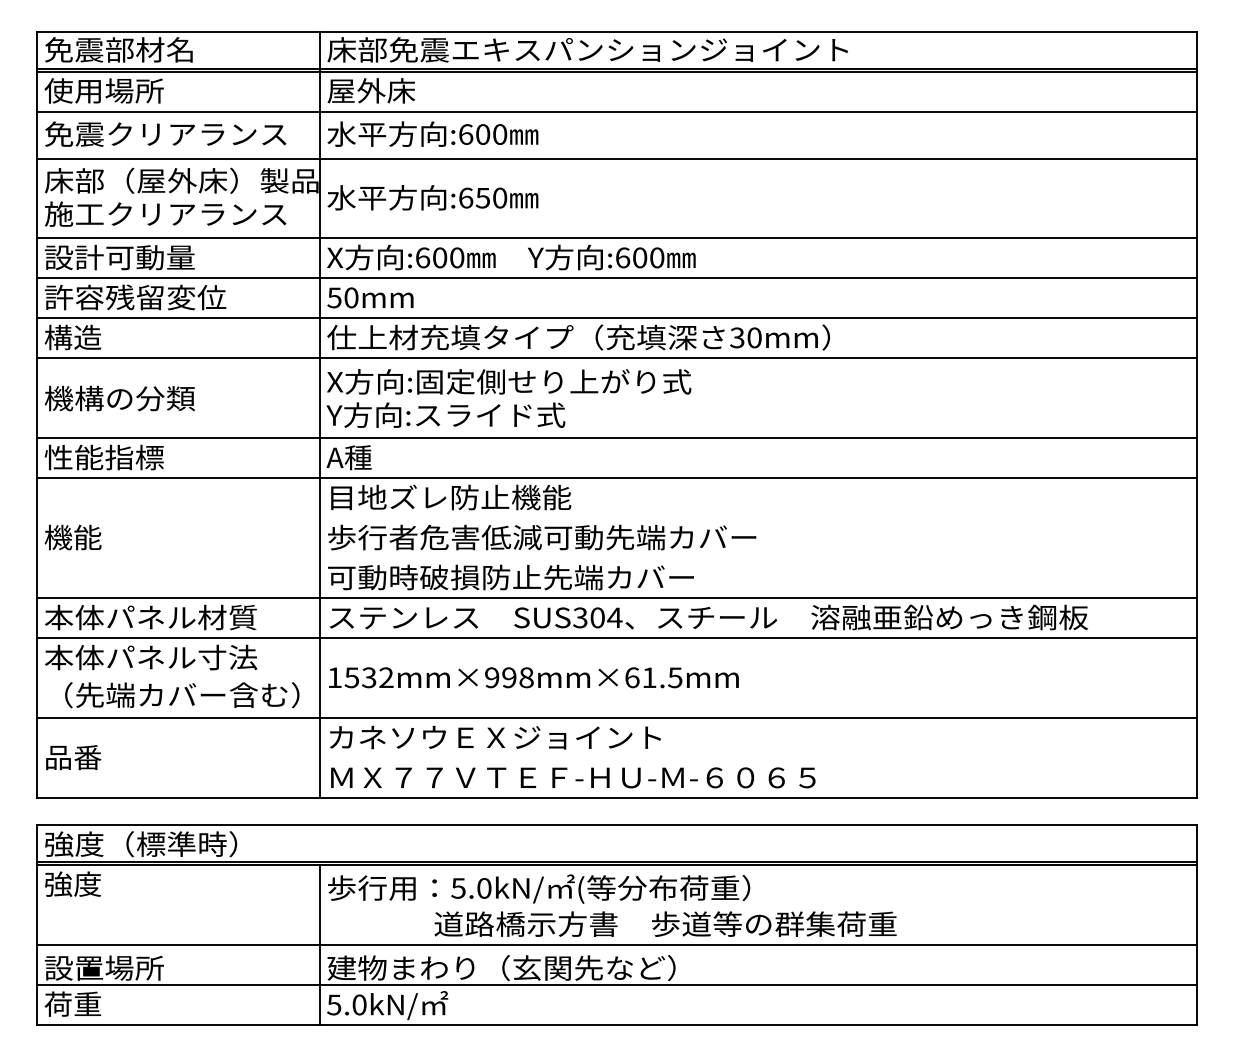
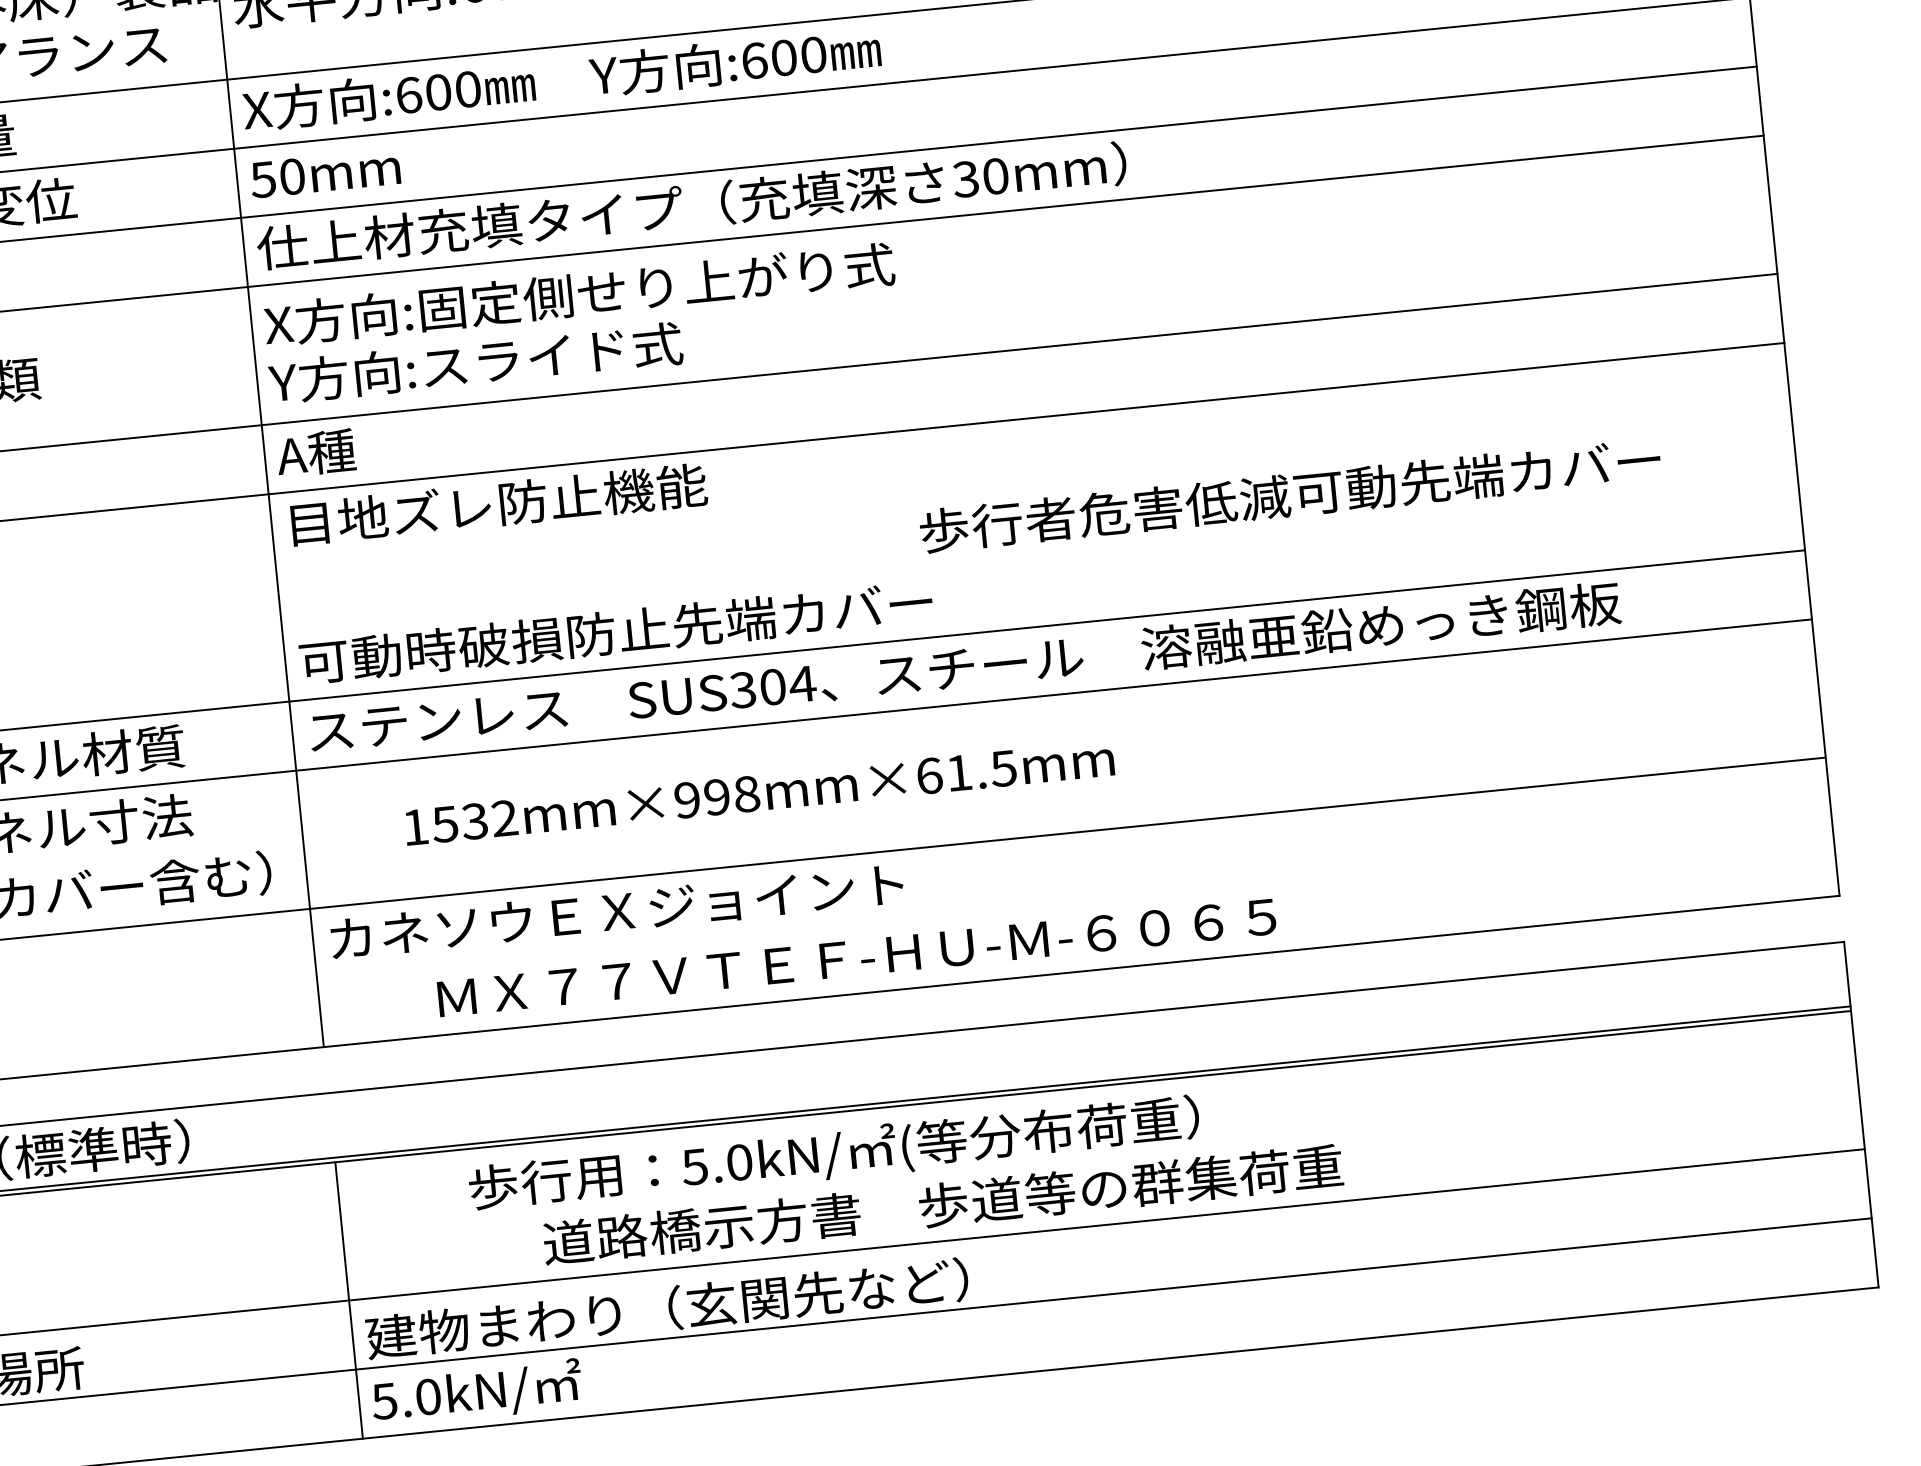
text: (542, 537) -> (1290, 495), moved
text: (533, 677) -> (758, 792), moved
text: (573, 777) -> (857, 957), moved
text: (539, 888) -> (834, 1153), moved

